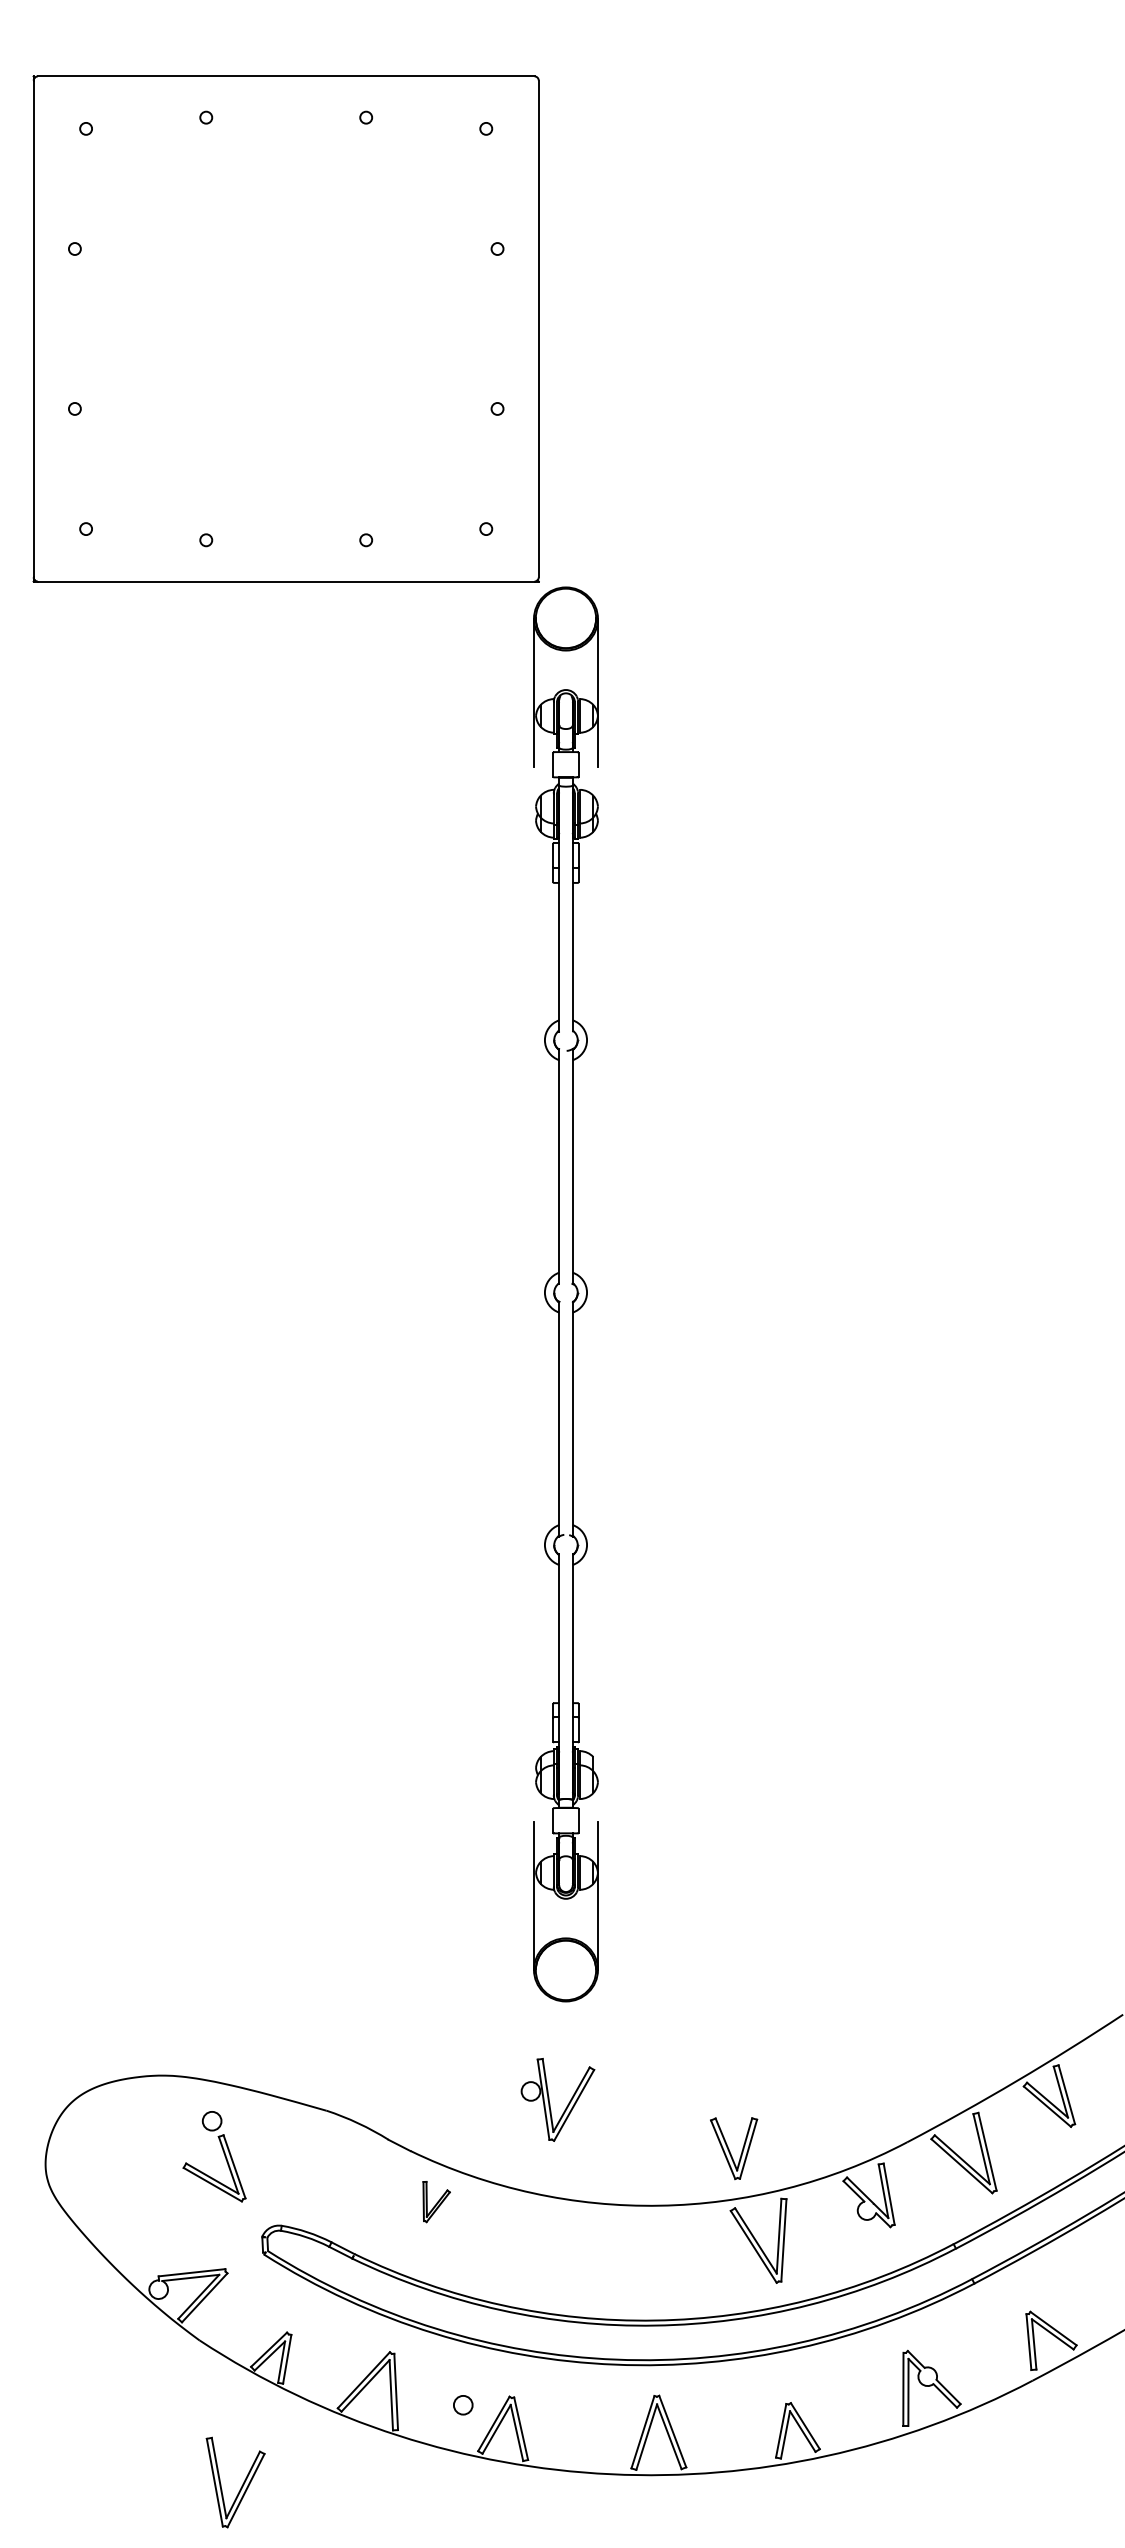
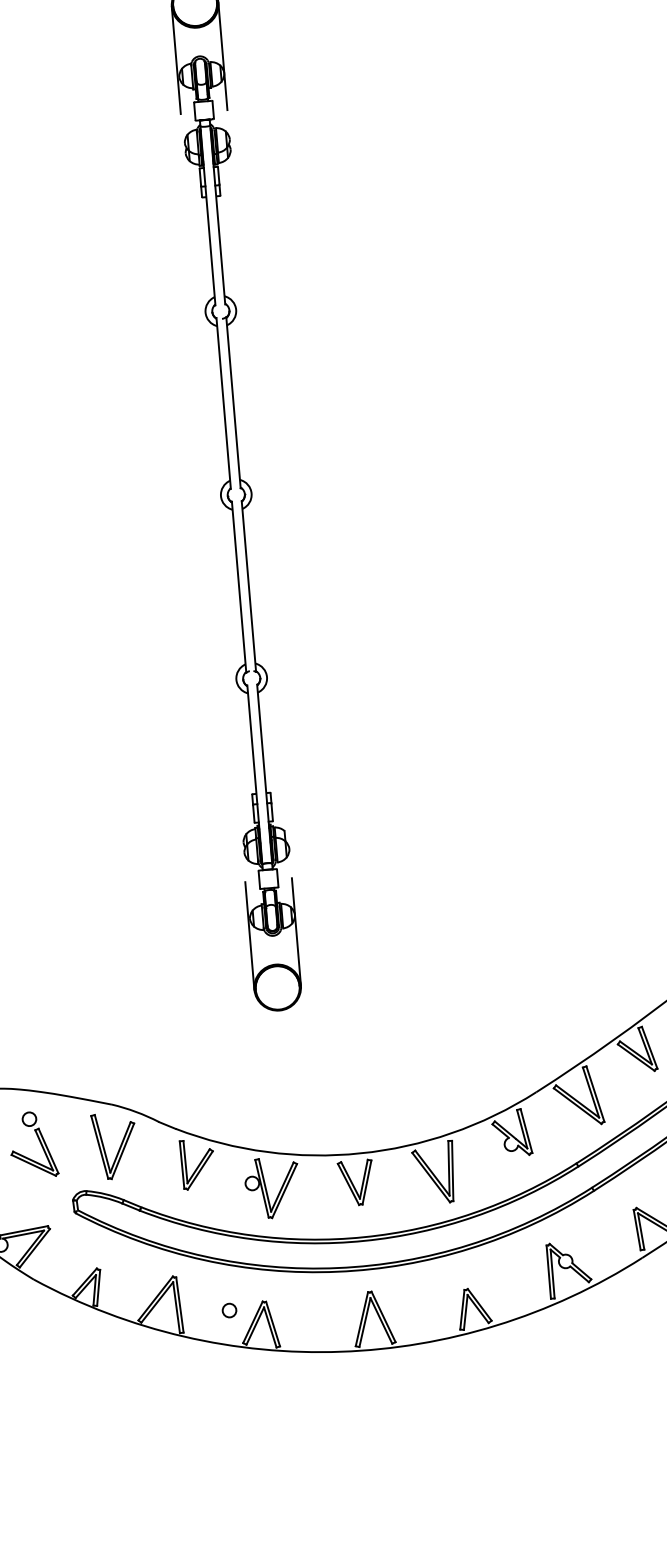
part: (549, 2099) -> (266, 1188), moved
part: (734, 2148) -> (356, 1182), moved
part: (436, 2201) -> (197, 1163), size x1.67
part: (241, 2485) -> (119, 1147), moved

